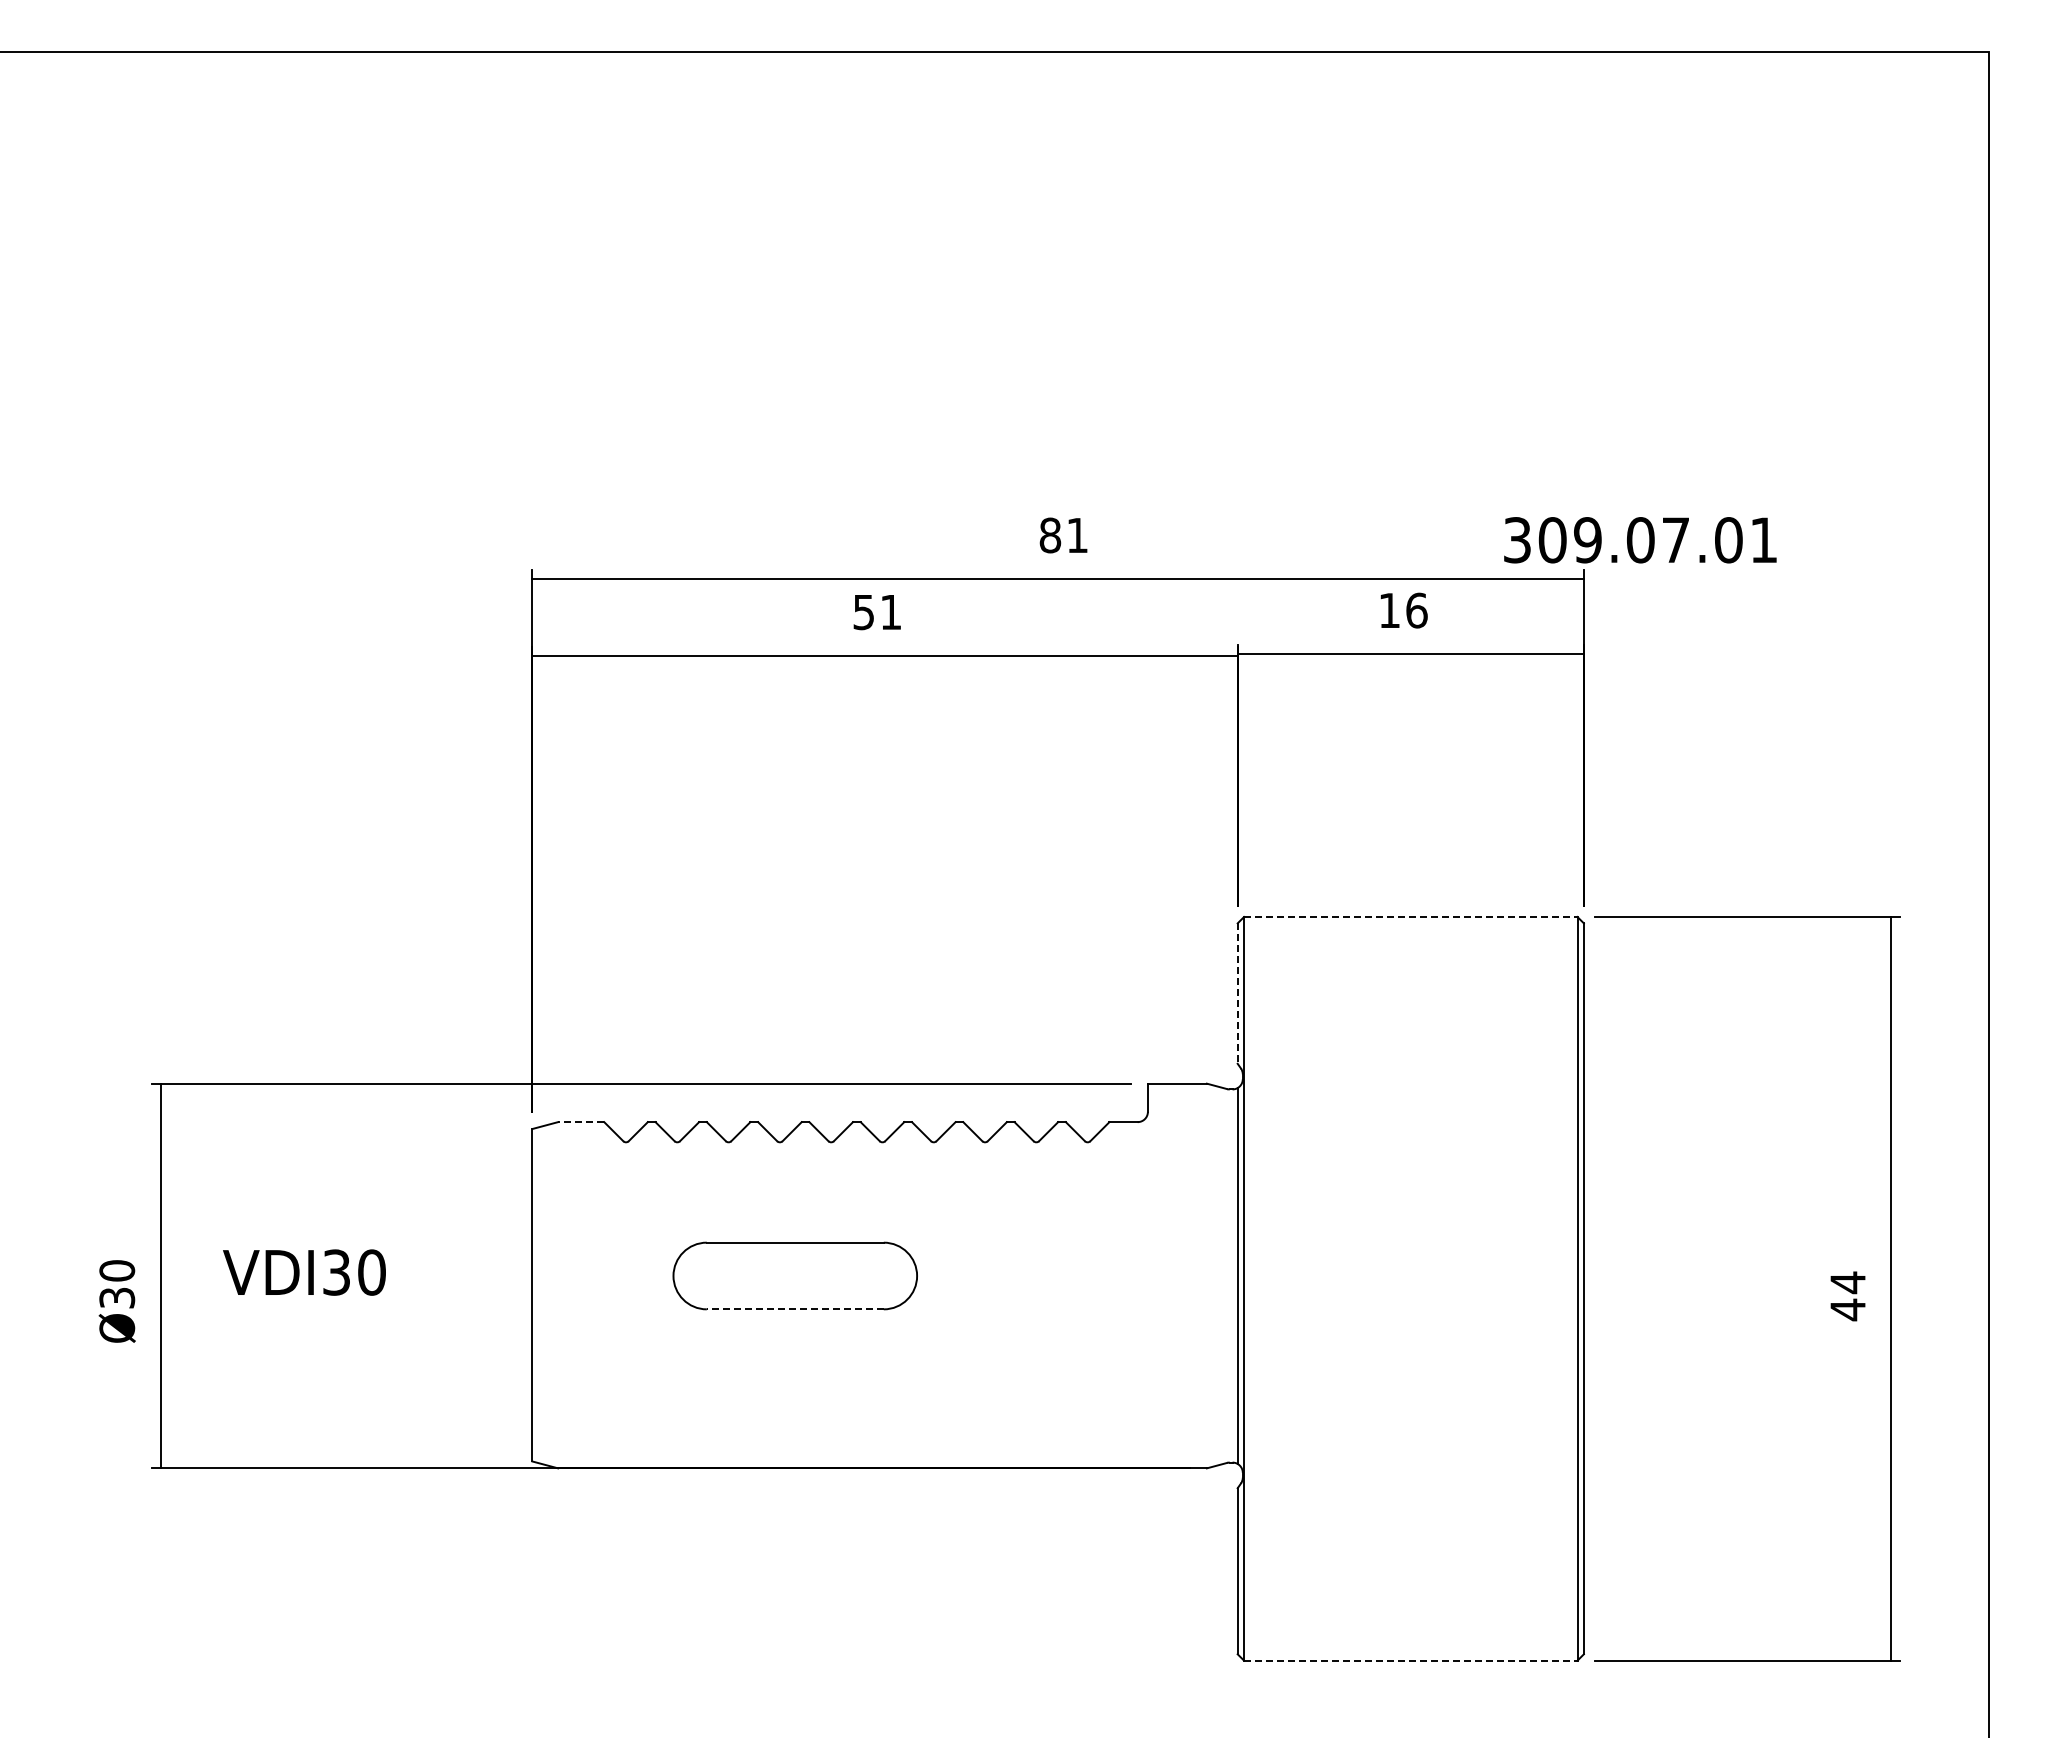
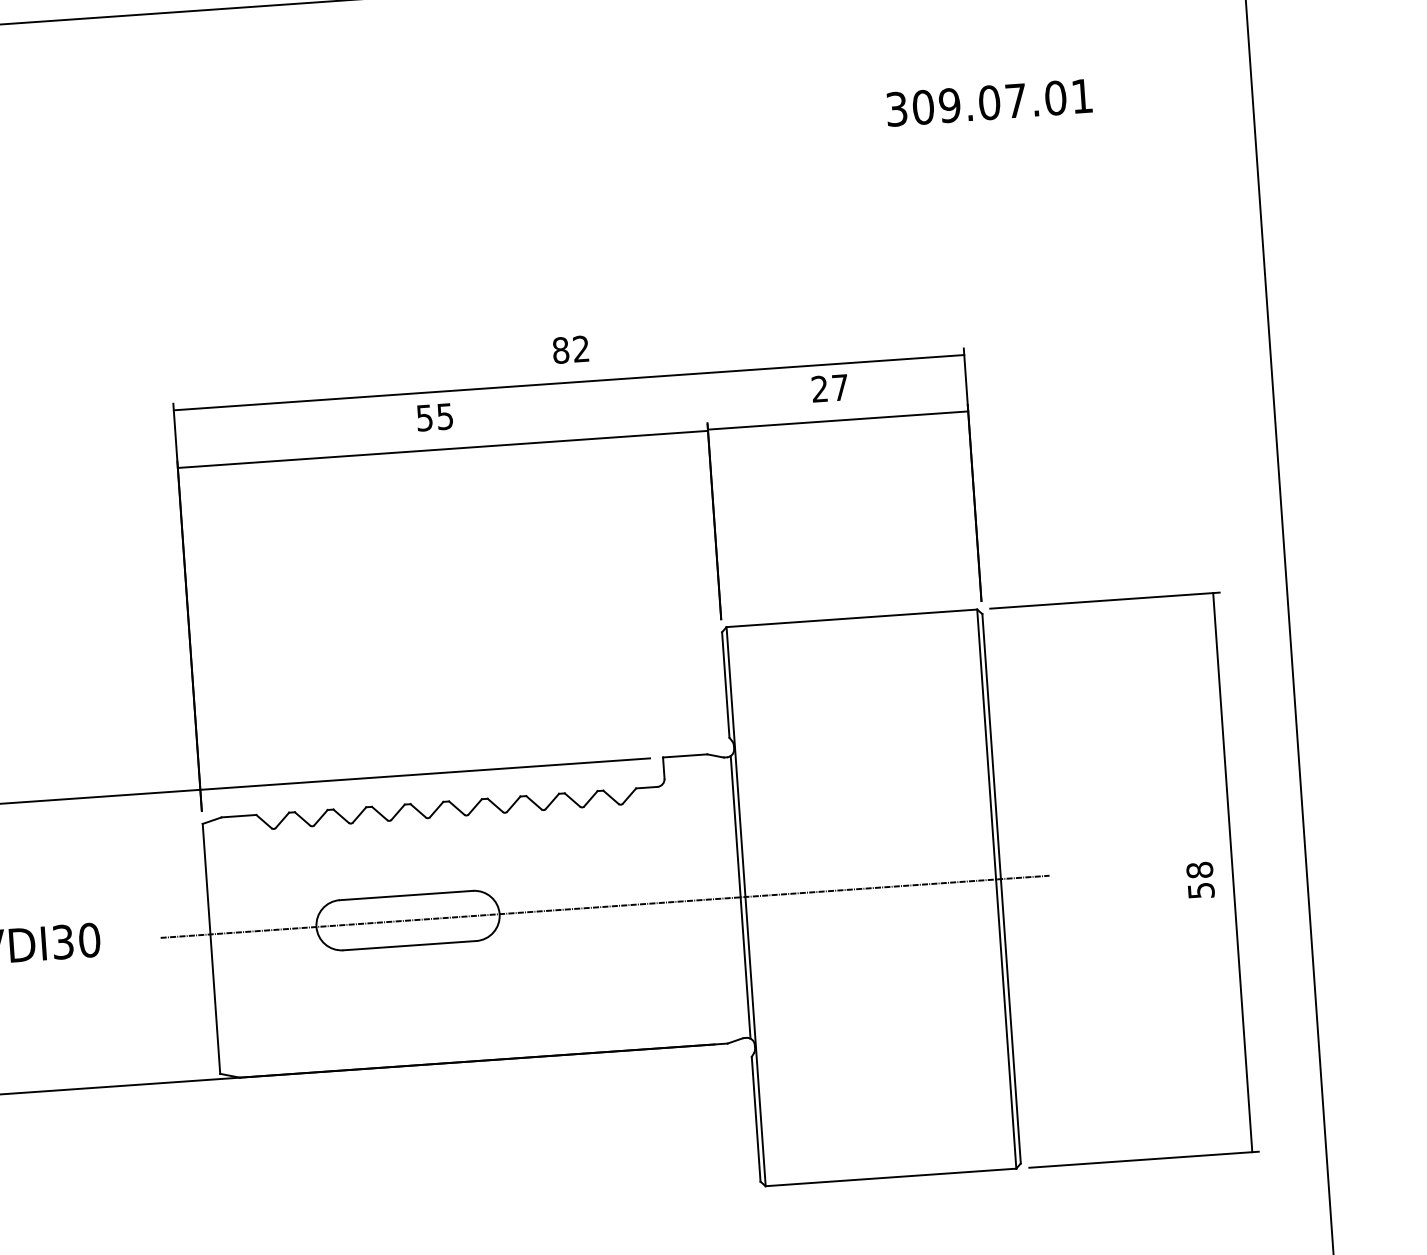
text: (1077, 534) -> (581, 348), 81 -> 82
text: (1640, 540) -> (989, 102), moved
text: (1403, 610) -> (830, 388), 16 -> 27
text: (890, 612) -> (444, 416), 51 -> 55
line: (1410, 916) -> (851, 617), dashed -> solid
line: (1237, 994) -> (725, 685), dashed -> solid
line: (580, 1122) -> (238, 816), dashed -> solid
line: (1057, 1276) -> (605, 907), added
text: (1847, 1296) -> (1200, 880), 44 -> 58
line: (794, 1309) -> (409, 945), dashed -> solid
line: (1410, 1660) -> (890, 1177), dashed -> solid

